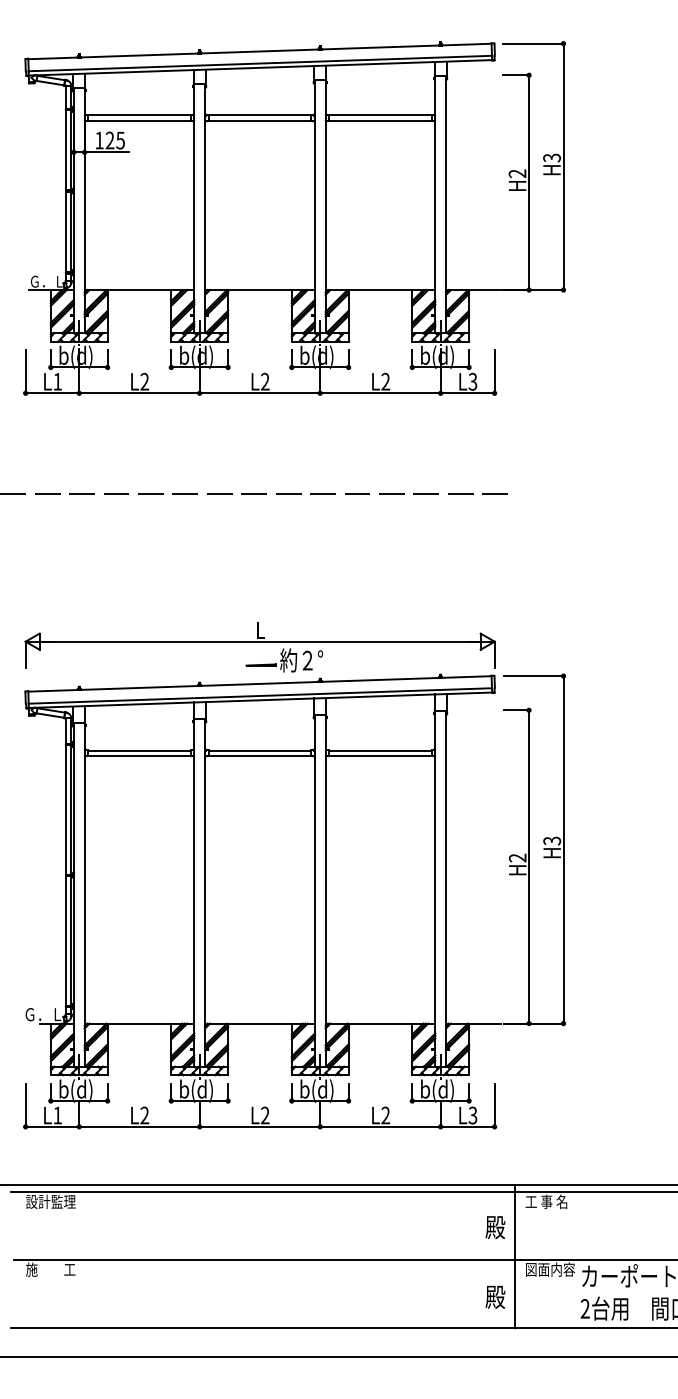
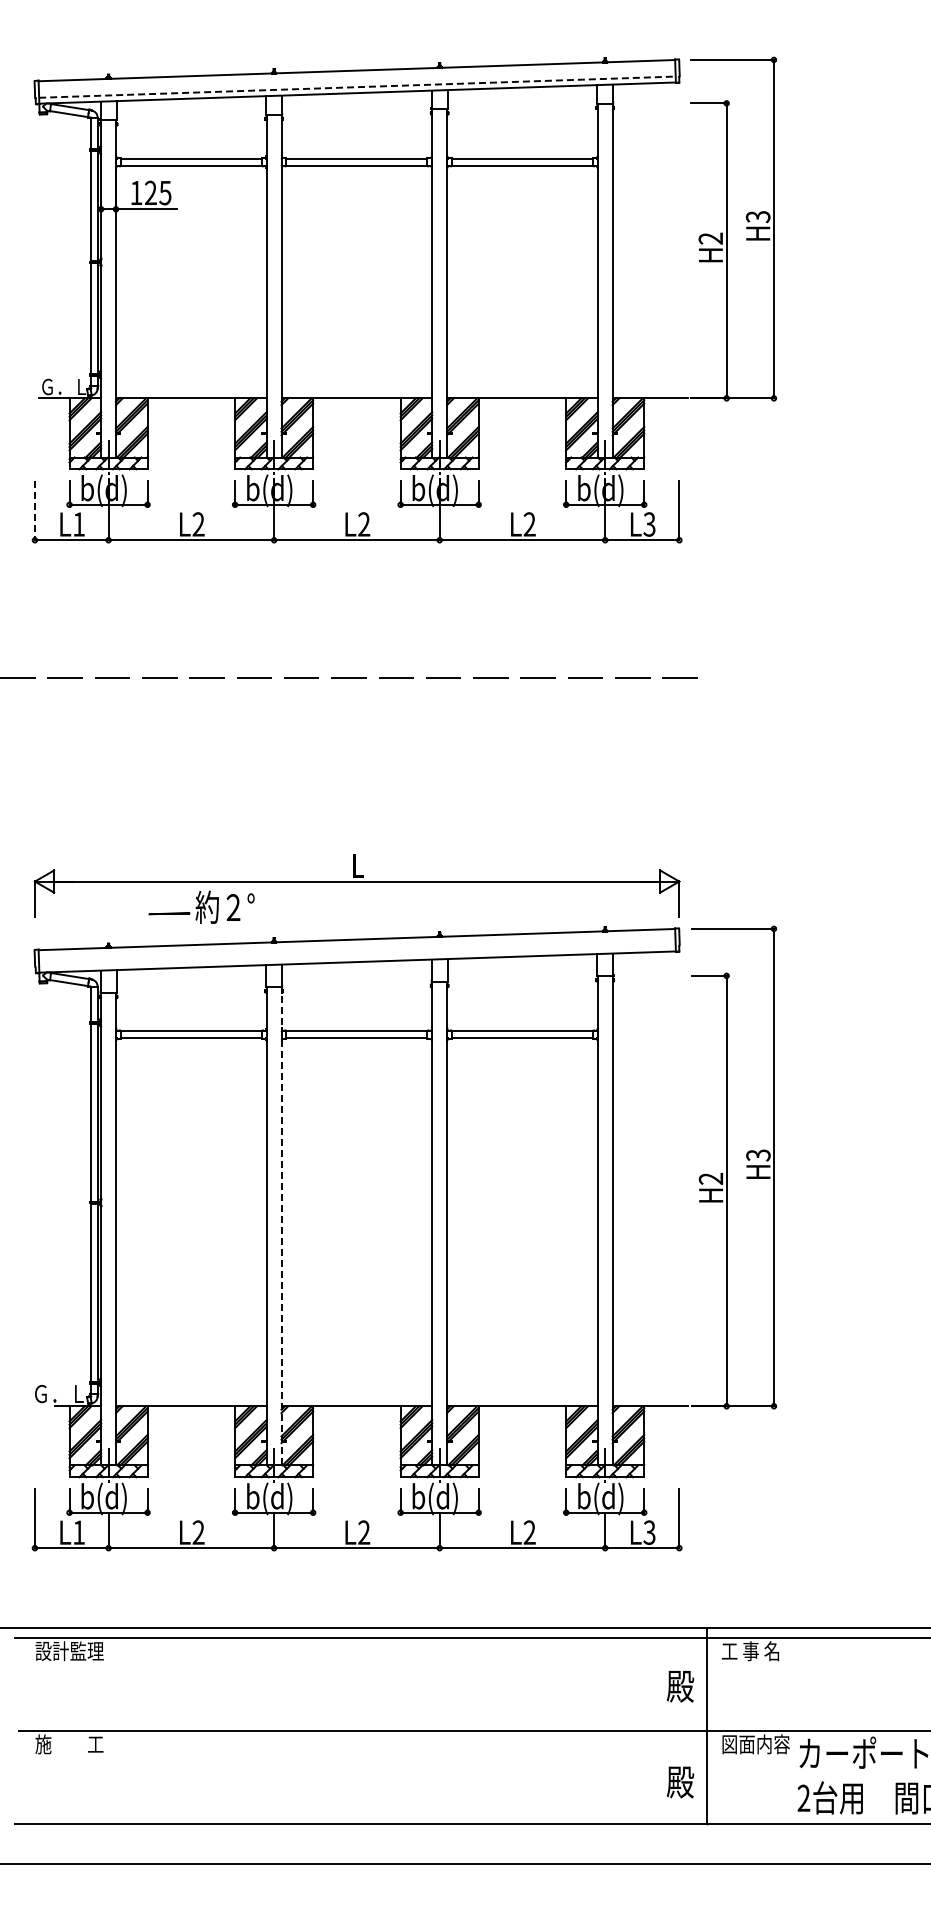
line: (260, 63) -> (357, 87), solid -> dashed
line: (25, 371) -> (34, 510), solid -> dashed
part: (284, 659) -> (201, 906), moved
line: (260, 695) -> (357, 955), removed
line: (205, 892) -> (281, 1225), solid -> dashed

